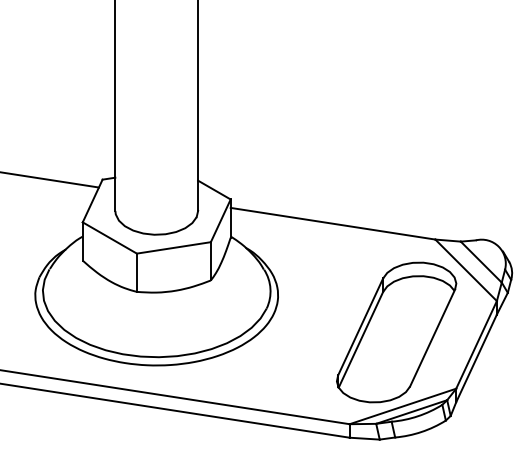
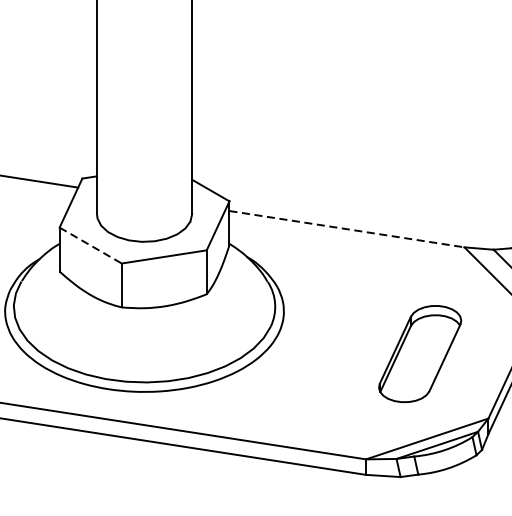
line: (333, 223) -> (347, 228), solid -> dashed
line: (110, 238) -> (91, 246), solid -> dashed
part: (396, 332) -> (419, 354), size x0.6

